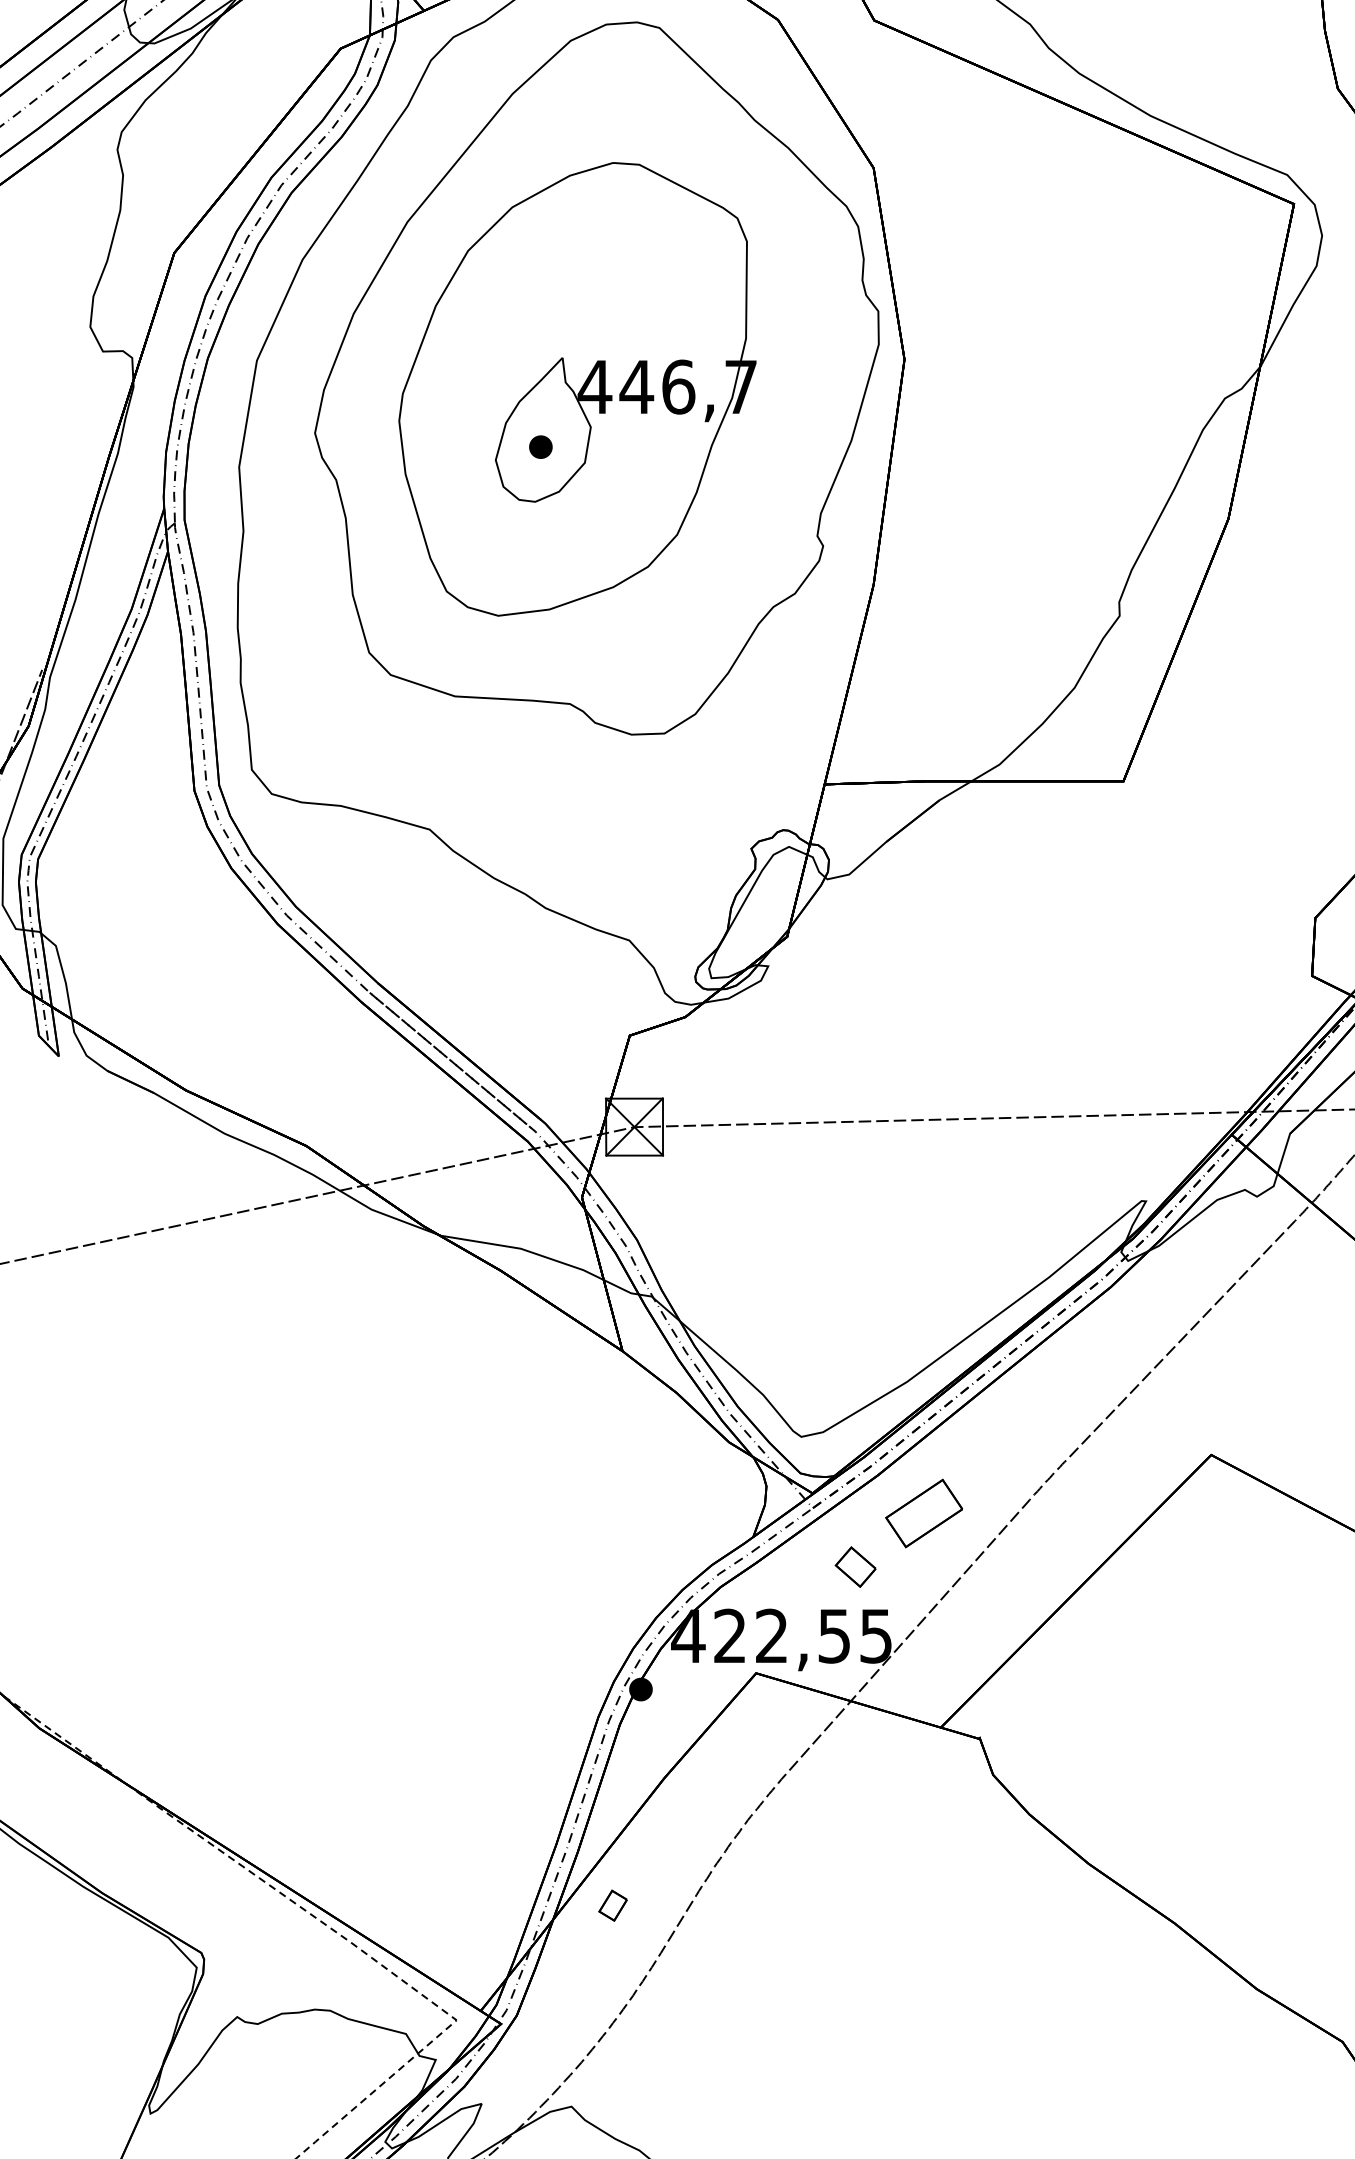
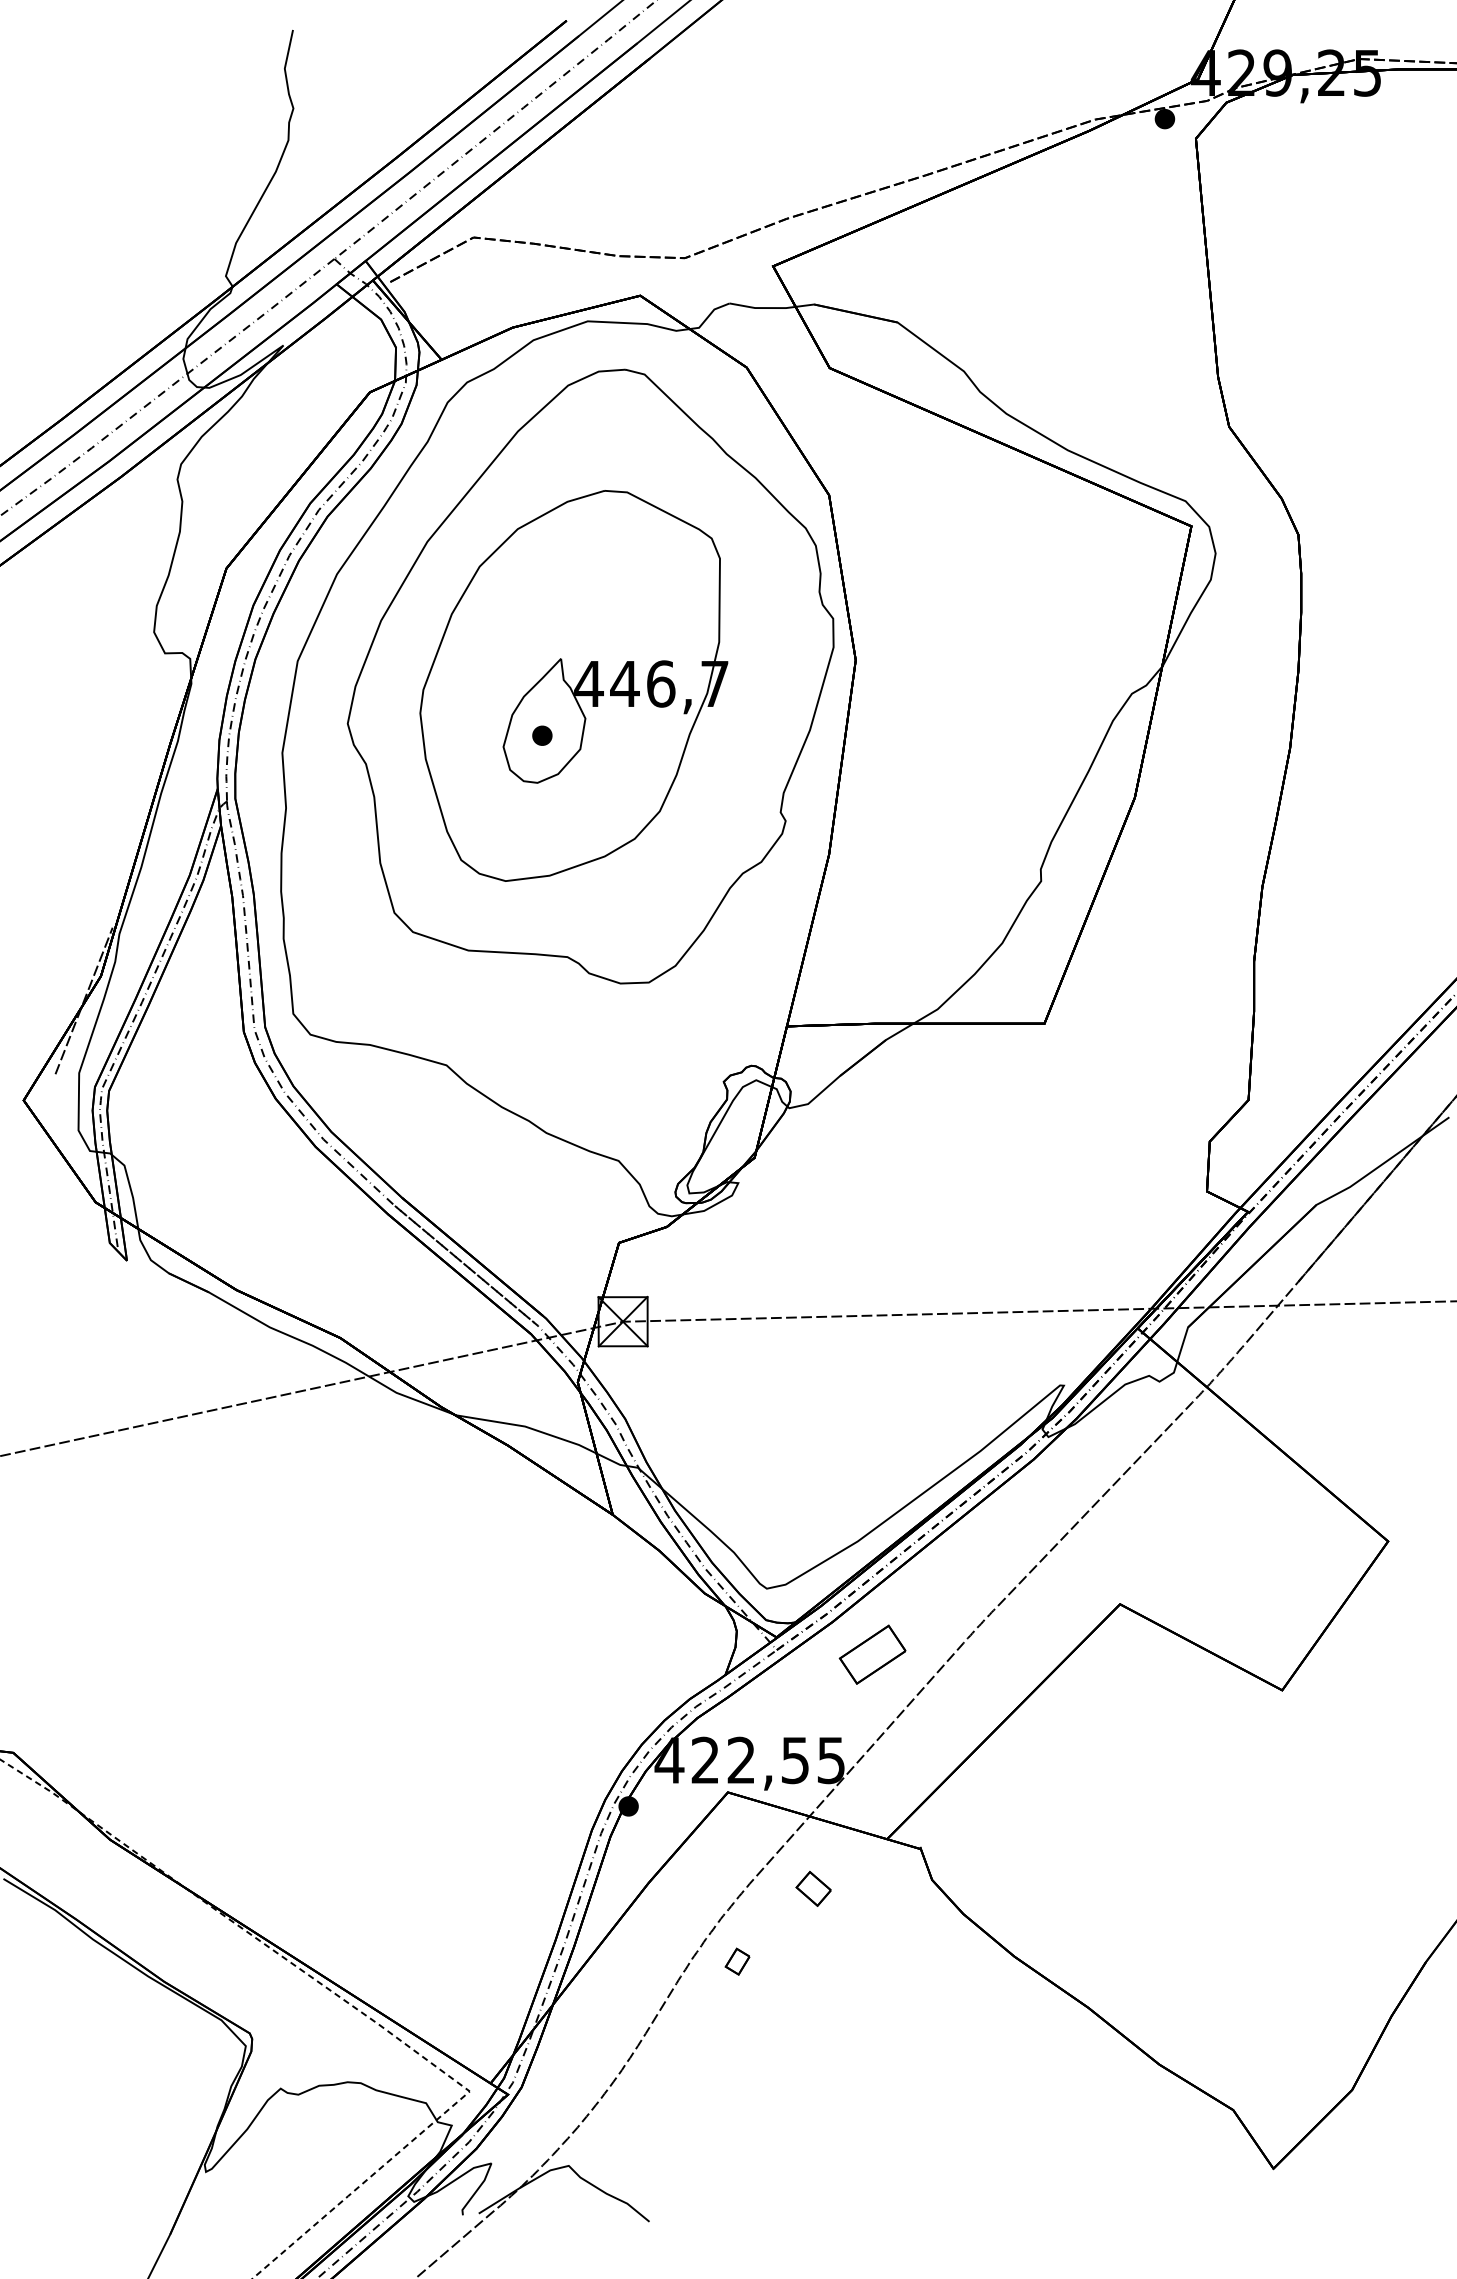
part: (855, 1566) -> (813, 1888), moved
part: (612, 1905) -> (737, 1961), moved

